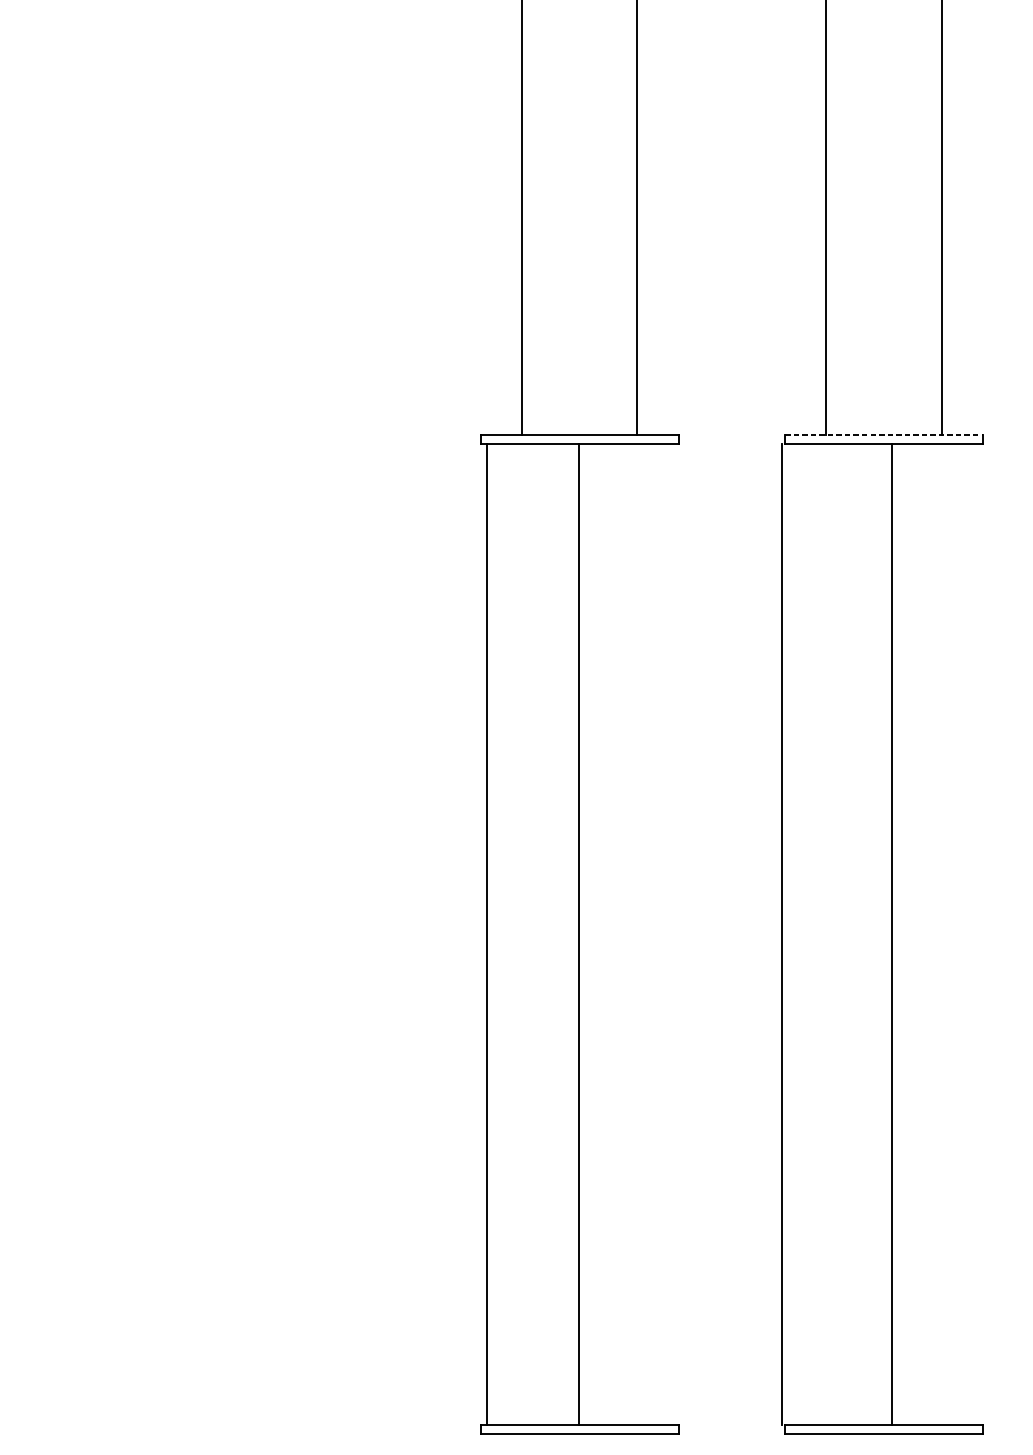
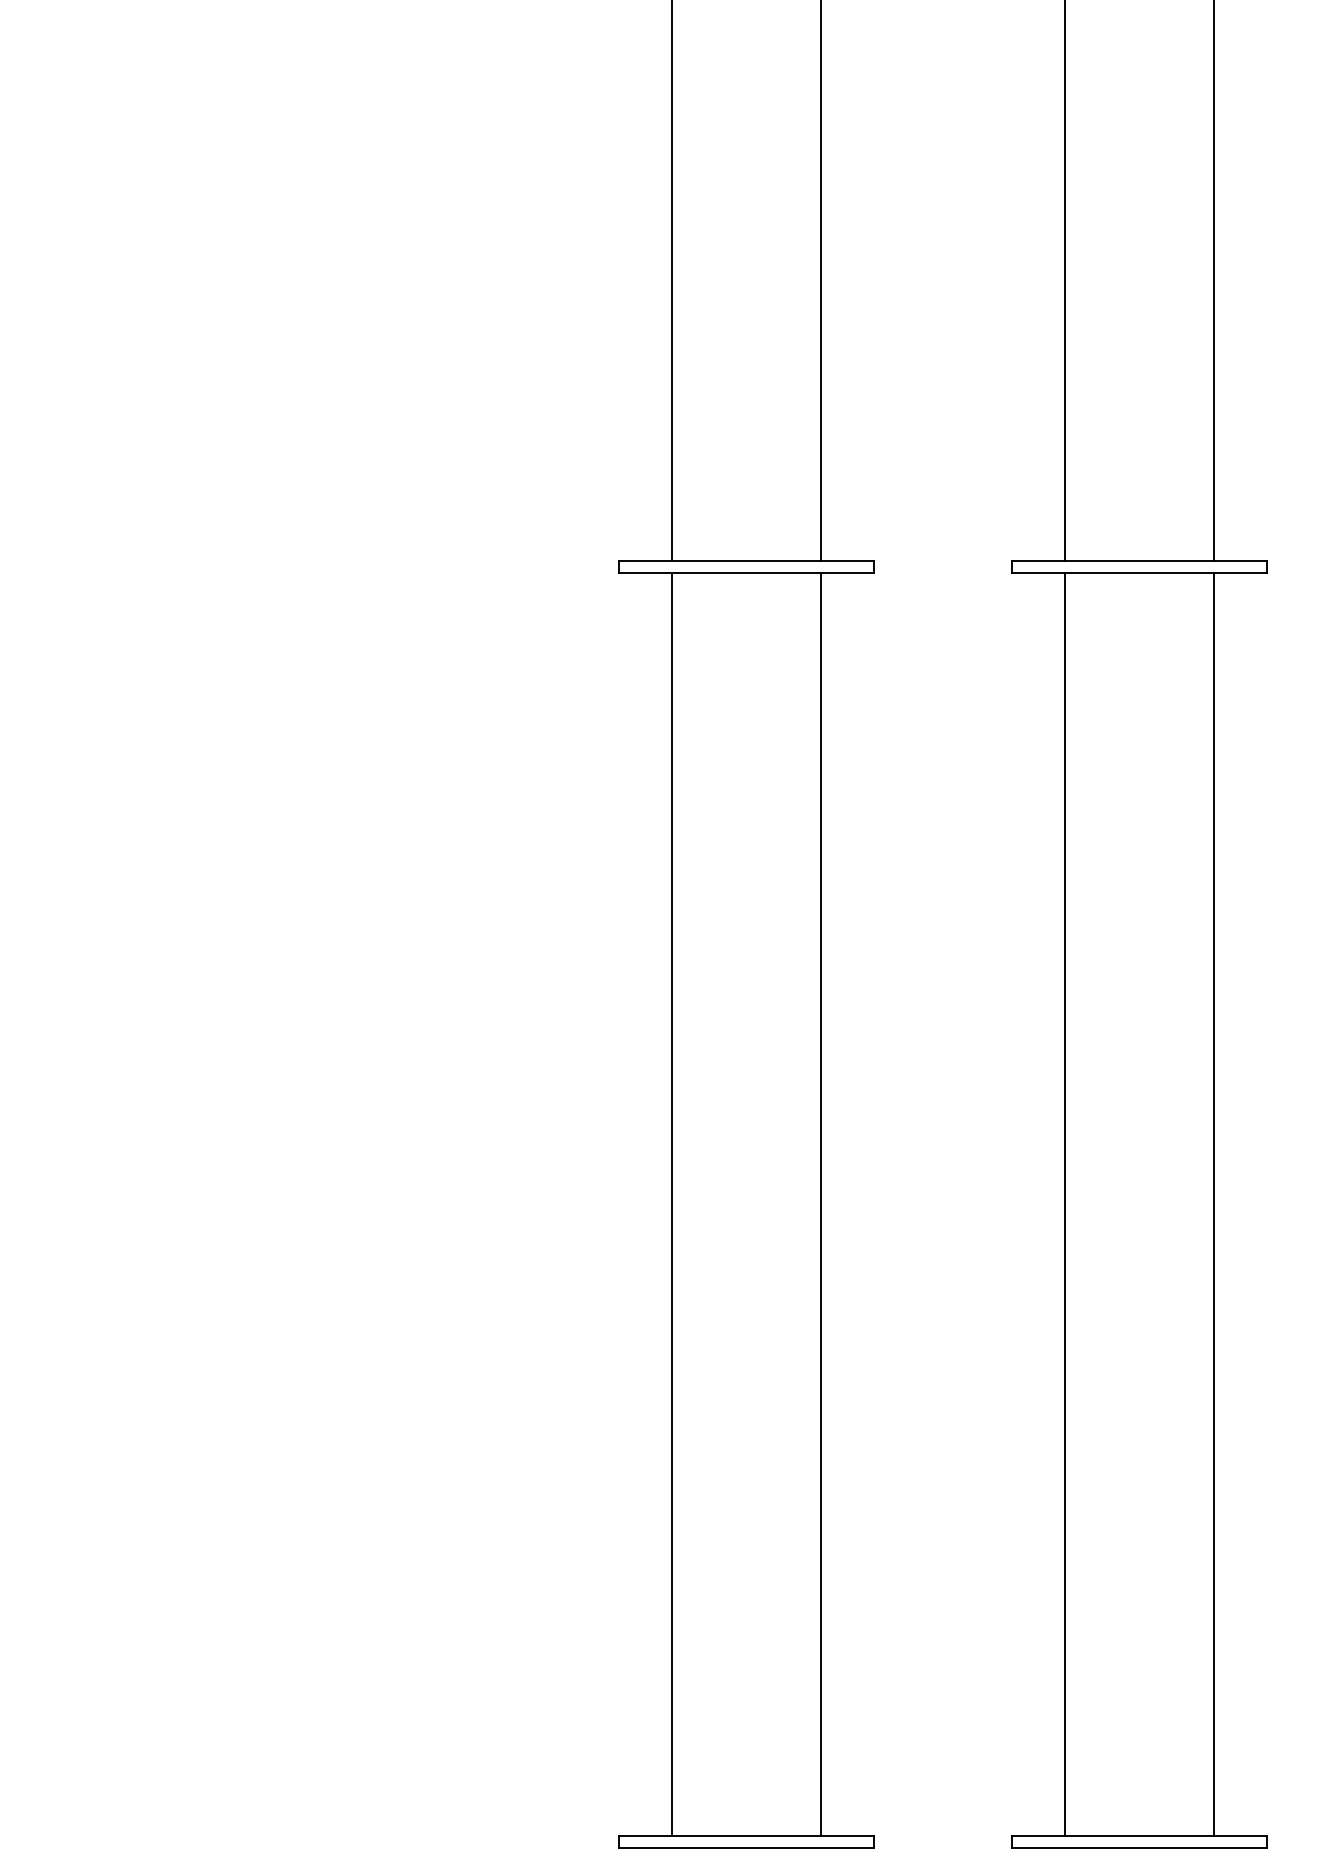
line: (884, 434) -> (1139, 560), dashed -> solid
line: (487, 934) -> (672, 1204), moved
line: (578, 934) -> (821, 1204), moved
line: (781, 934) -> (1064, 1204), moved
line: (892, 934) -> (1213, 1204), moved

